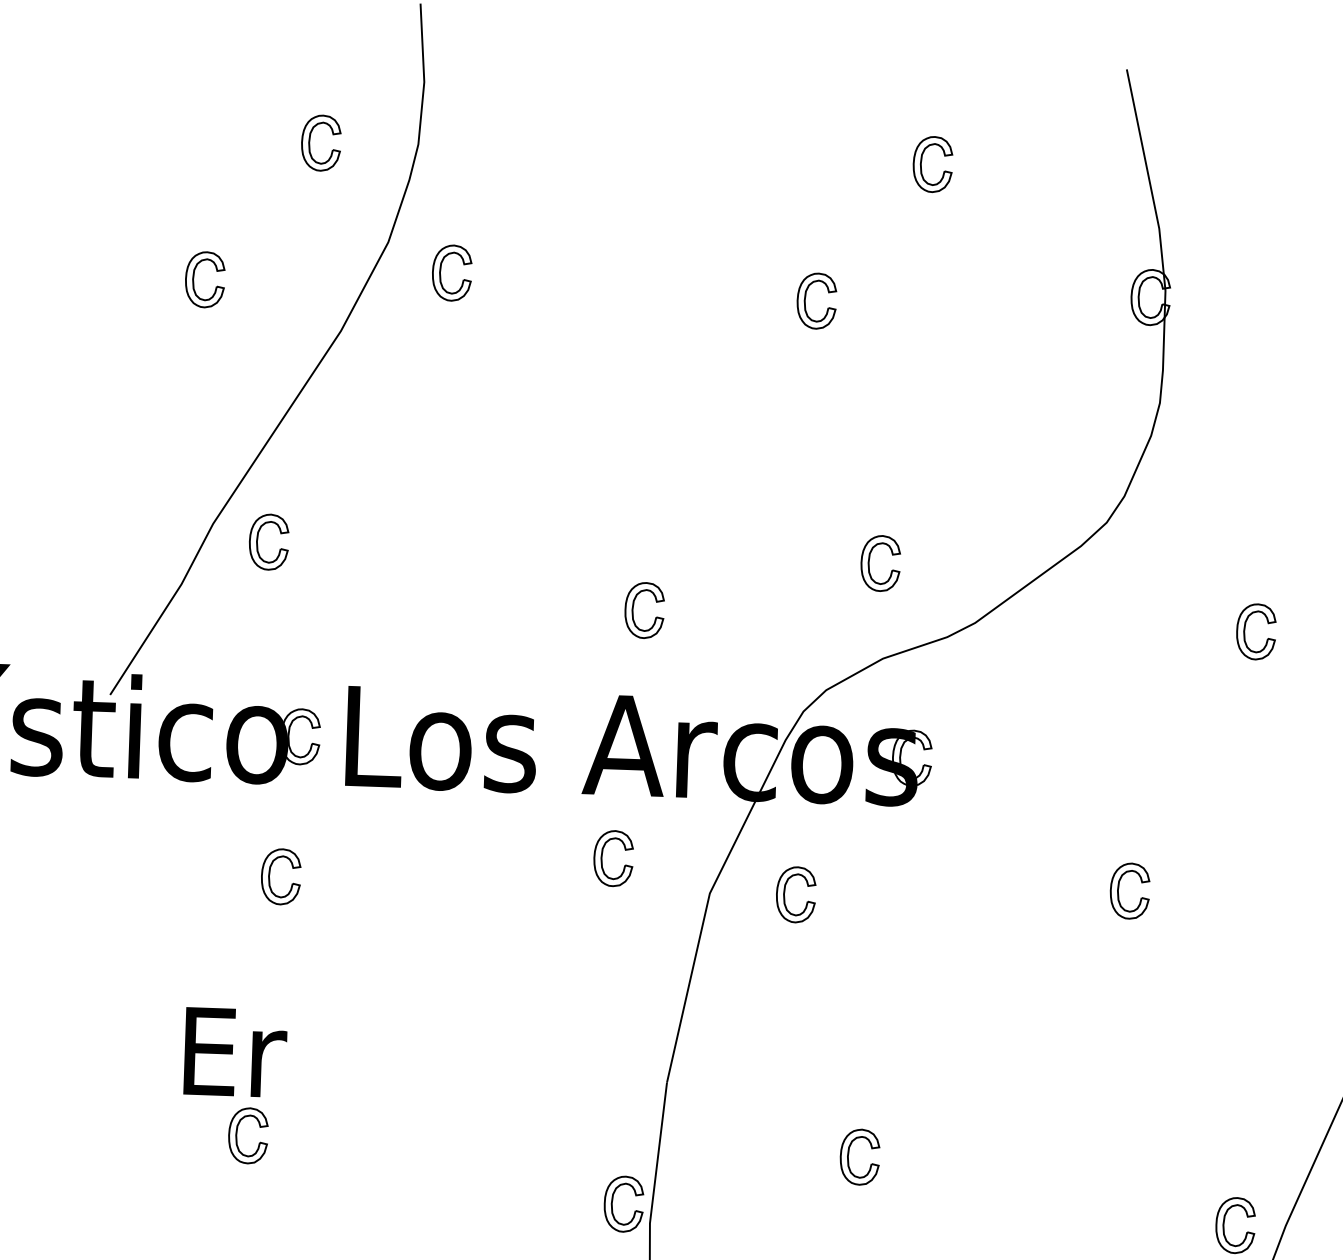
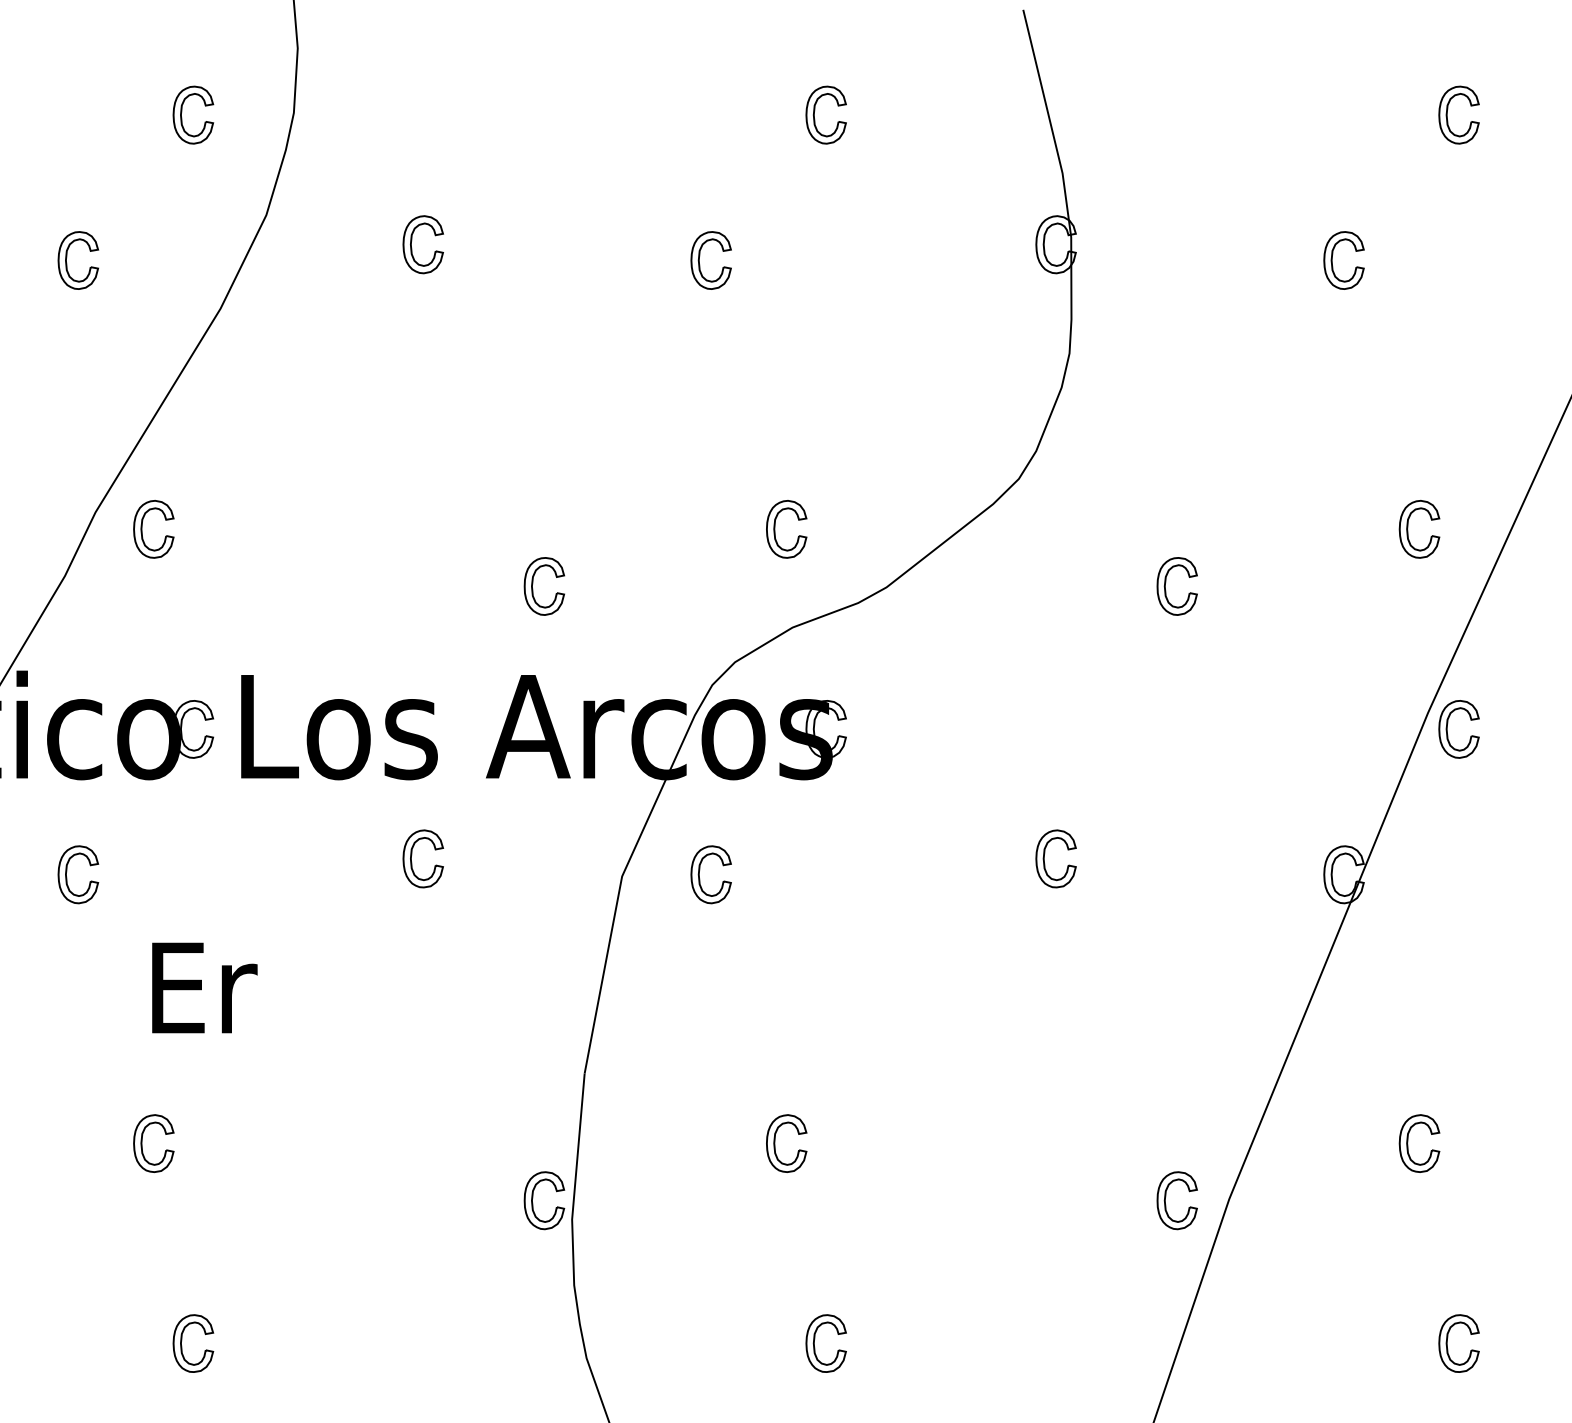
part: (441, 268) -> (412, 240), moved
part: (603, 854) -> (412, 855), moved
part: (270, 873) -> (67, 871), moved
text: (235, 1052) -> (204, 987), moved

